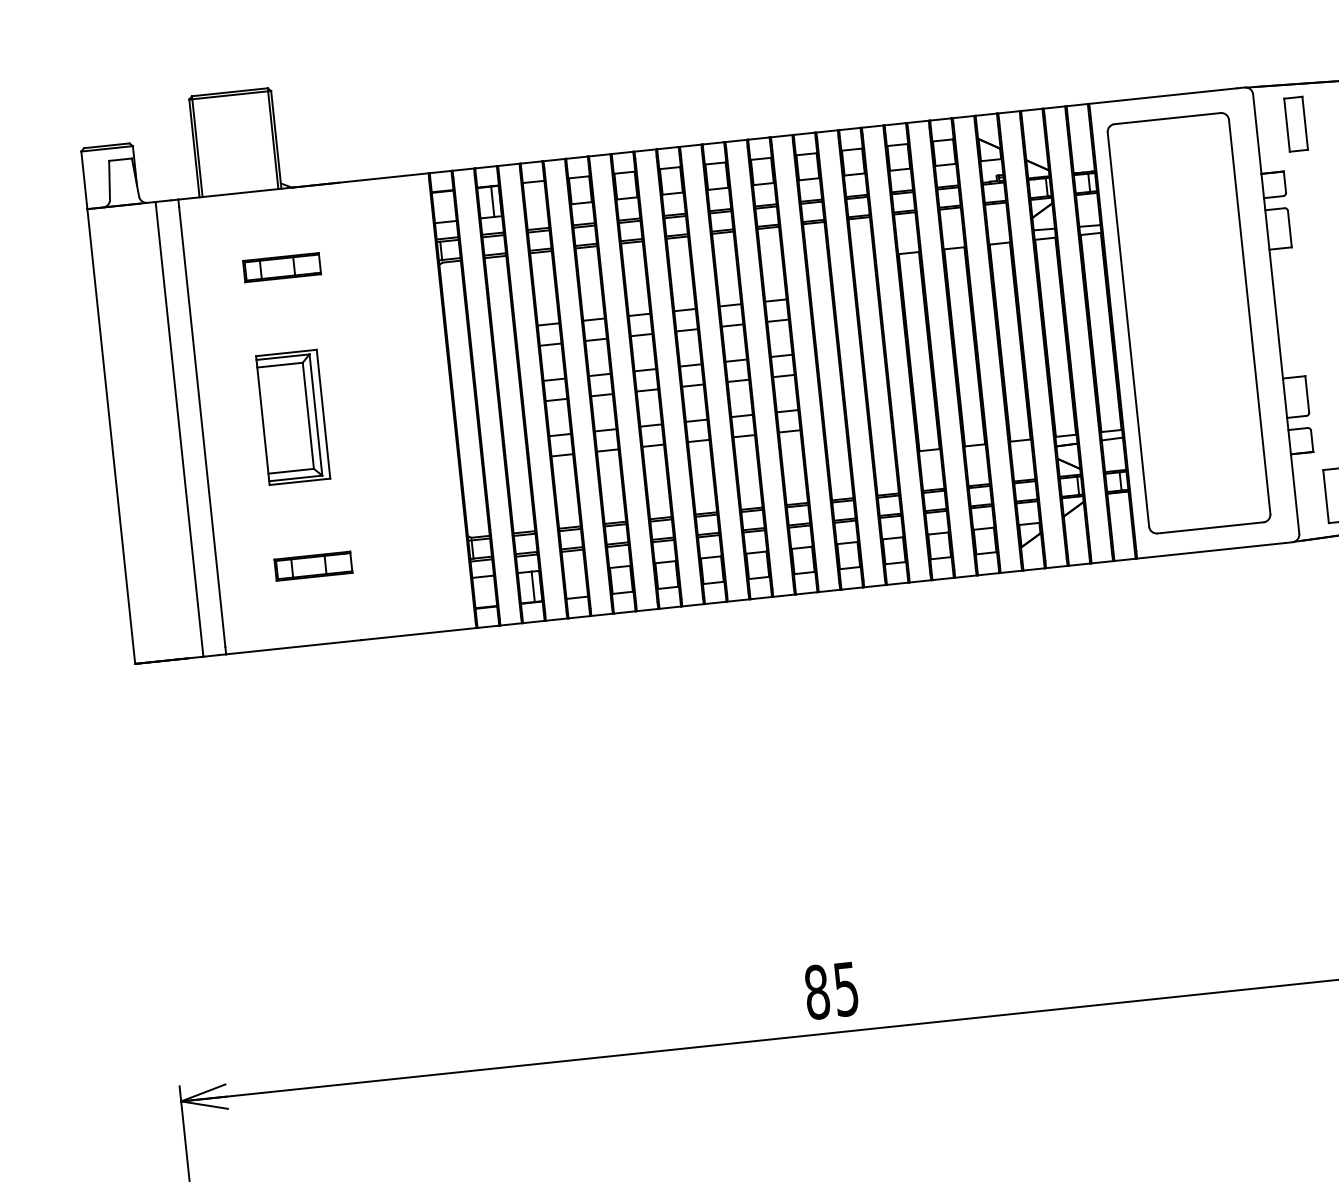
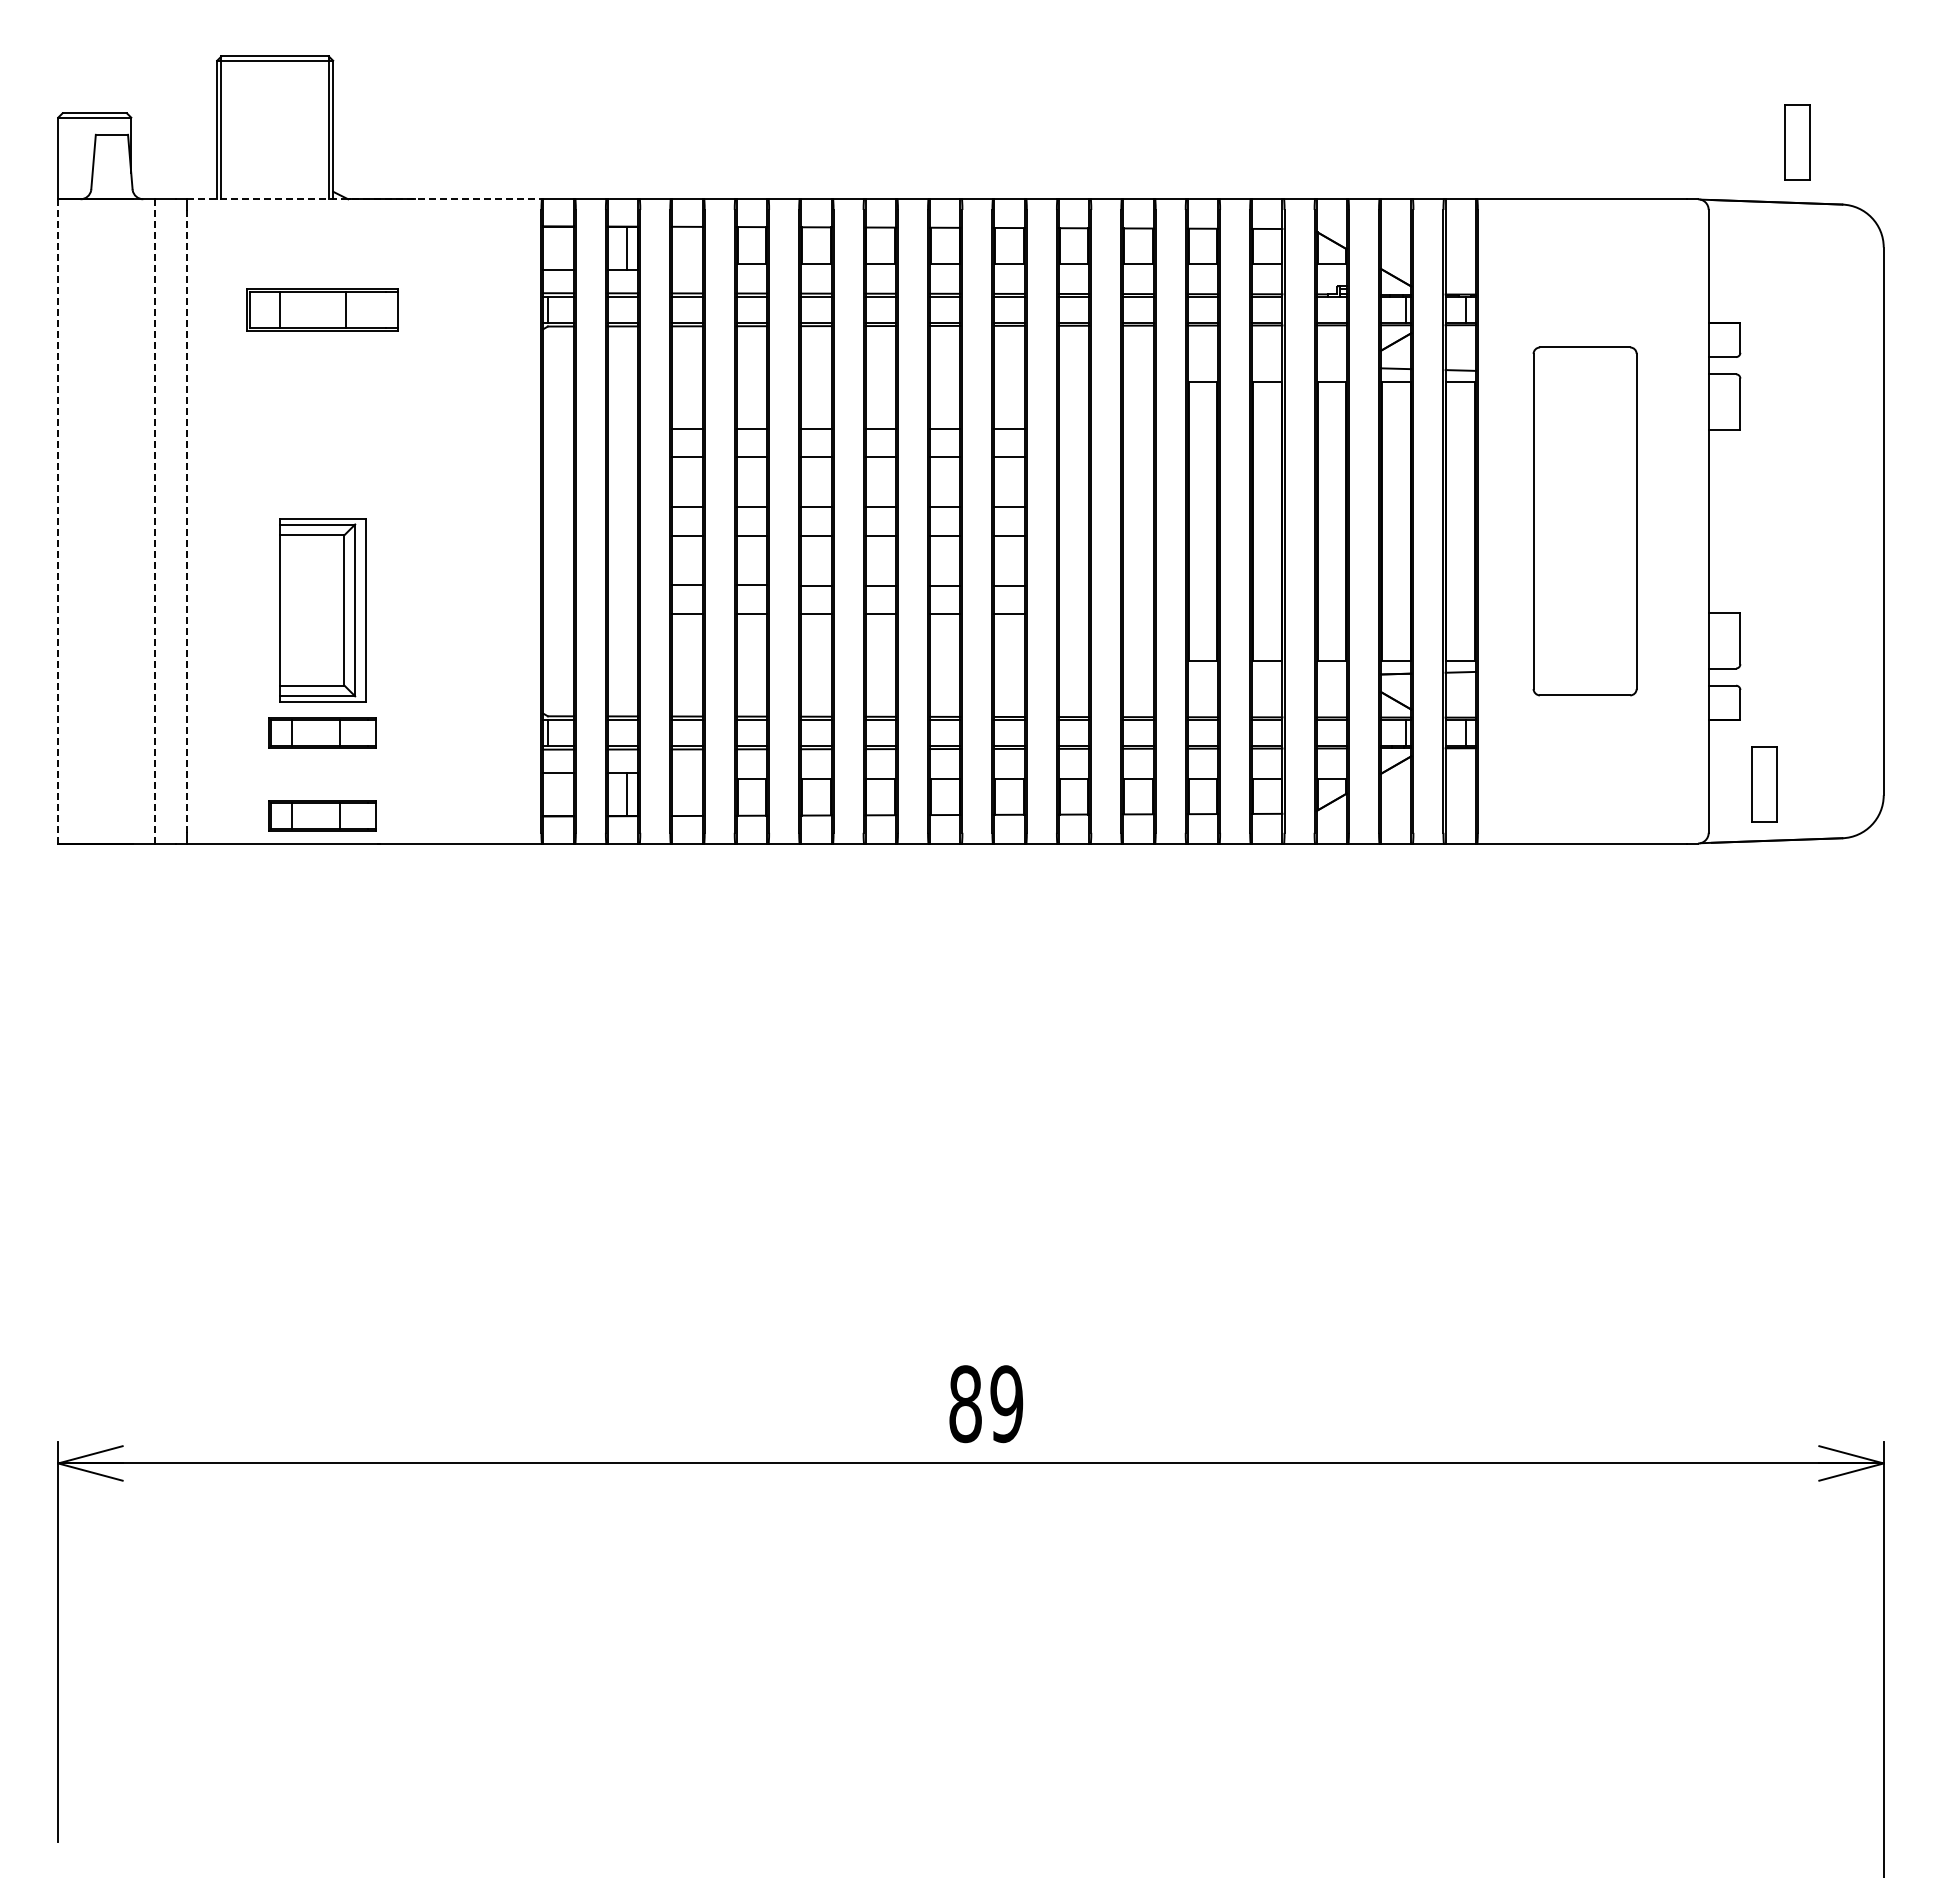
part: (1296, 124) -> (1797, 142), moved
line: (304, 186) -> (365, 199), solid -> dashed
part: (282, 267) -> (322, 309), size x1.4
part: (1188, 323) -> (1584, 521), size x0.6
part: (292, 417) -> (322, 610), moved
line: (202, 427) -> (187, 521), solid -> dashed
line: (179, 429) -> (154, 521), solid -> dashed
line: (111, 436) -> (58, 521), solid -> dashed
part: (319, 624) -> (322, 815), added
text: (846, 988) -> (1006, 1403), 85 -> 89

